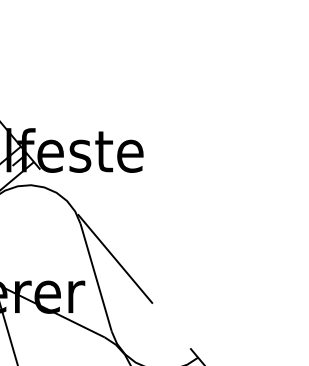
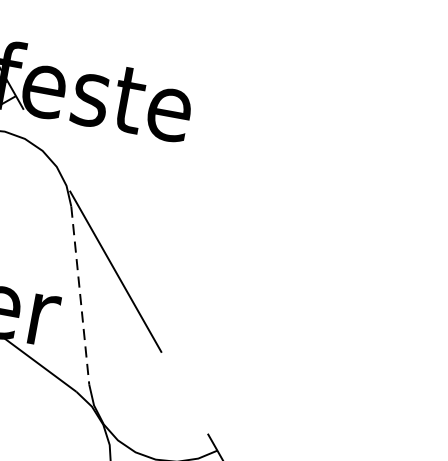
line: (96, 278) -> (80, 297), solid -> dashed

